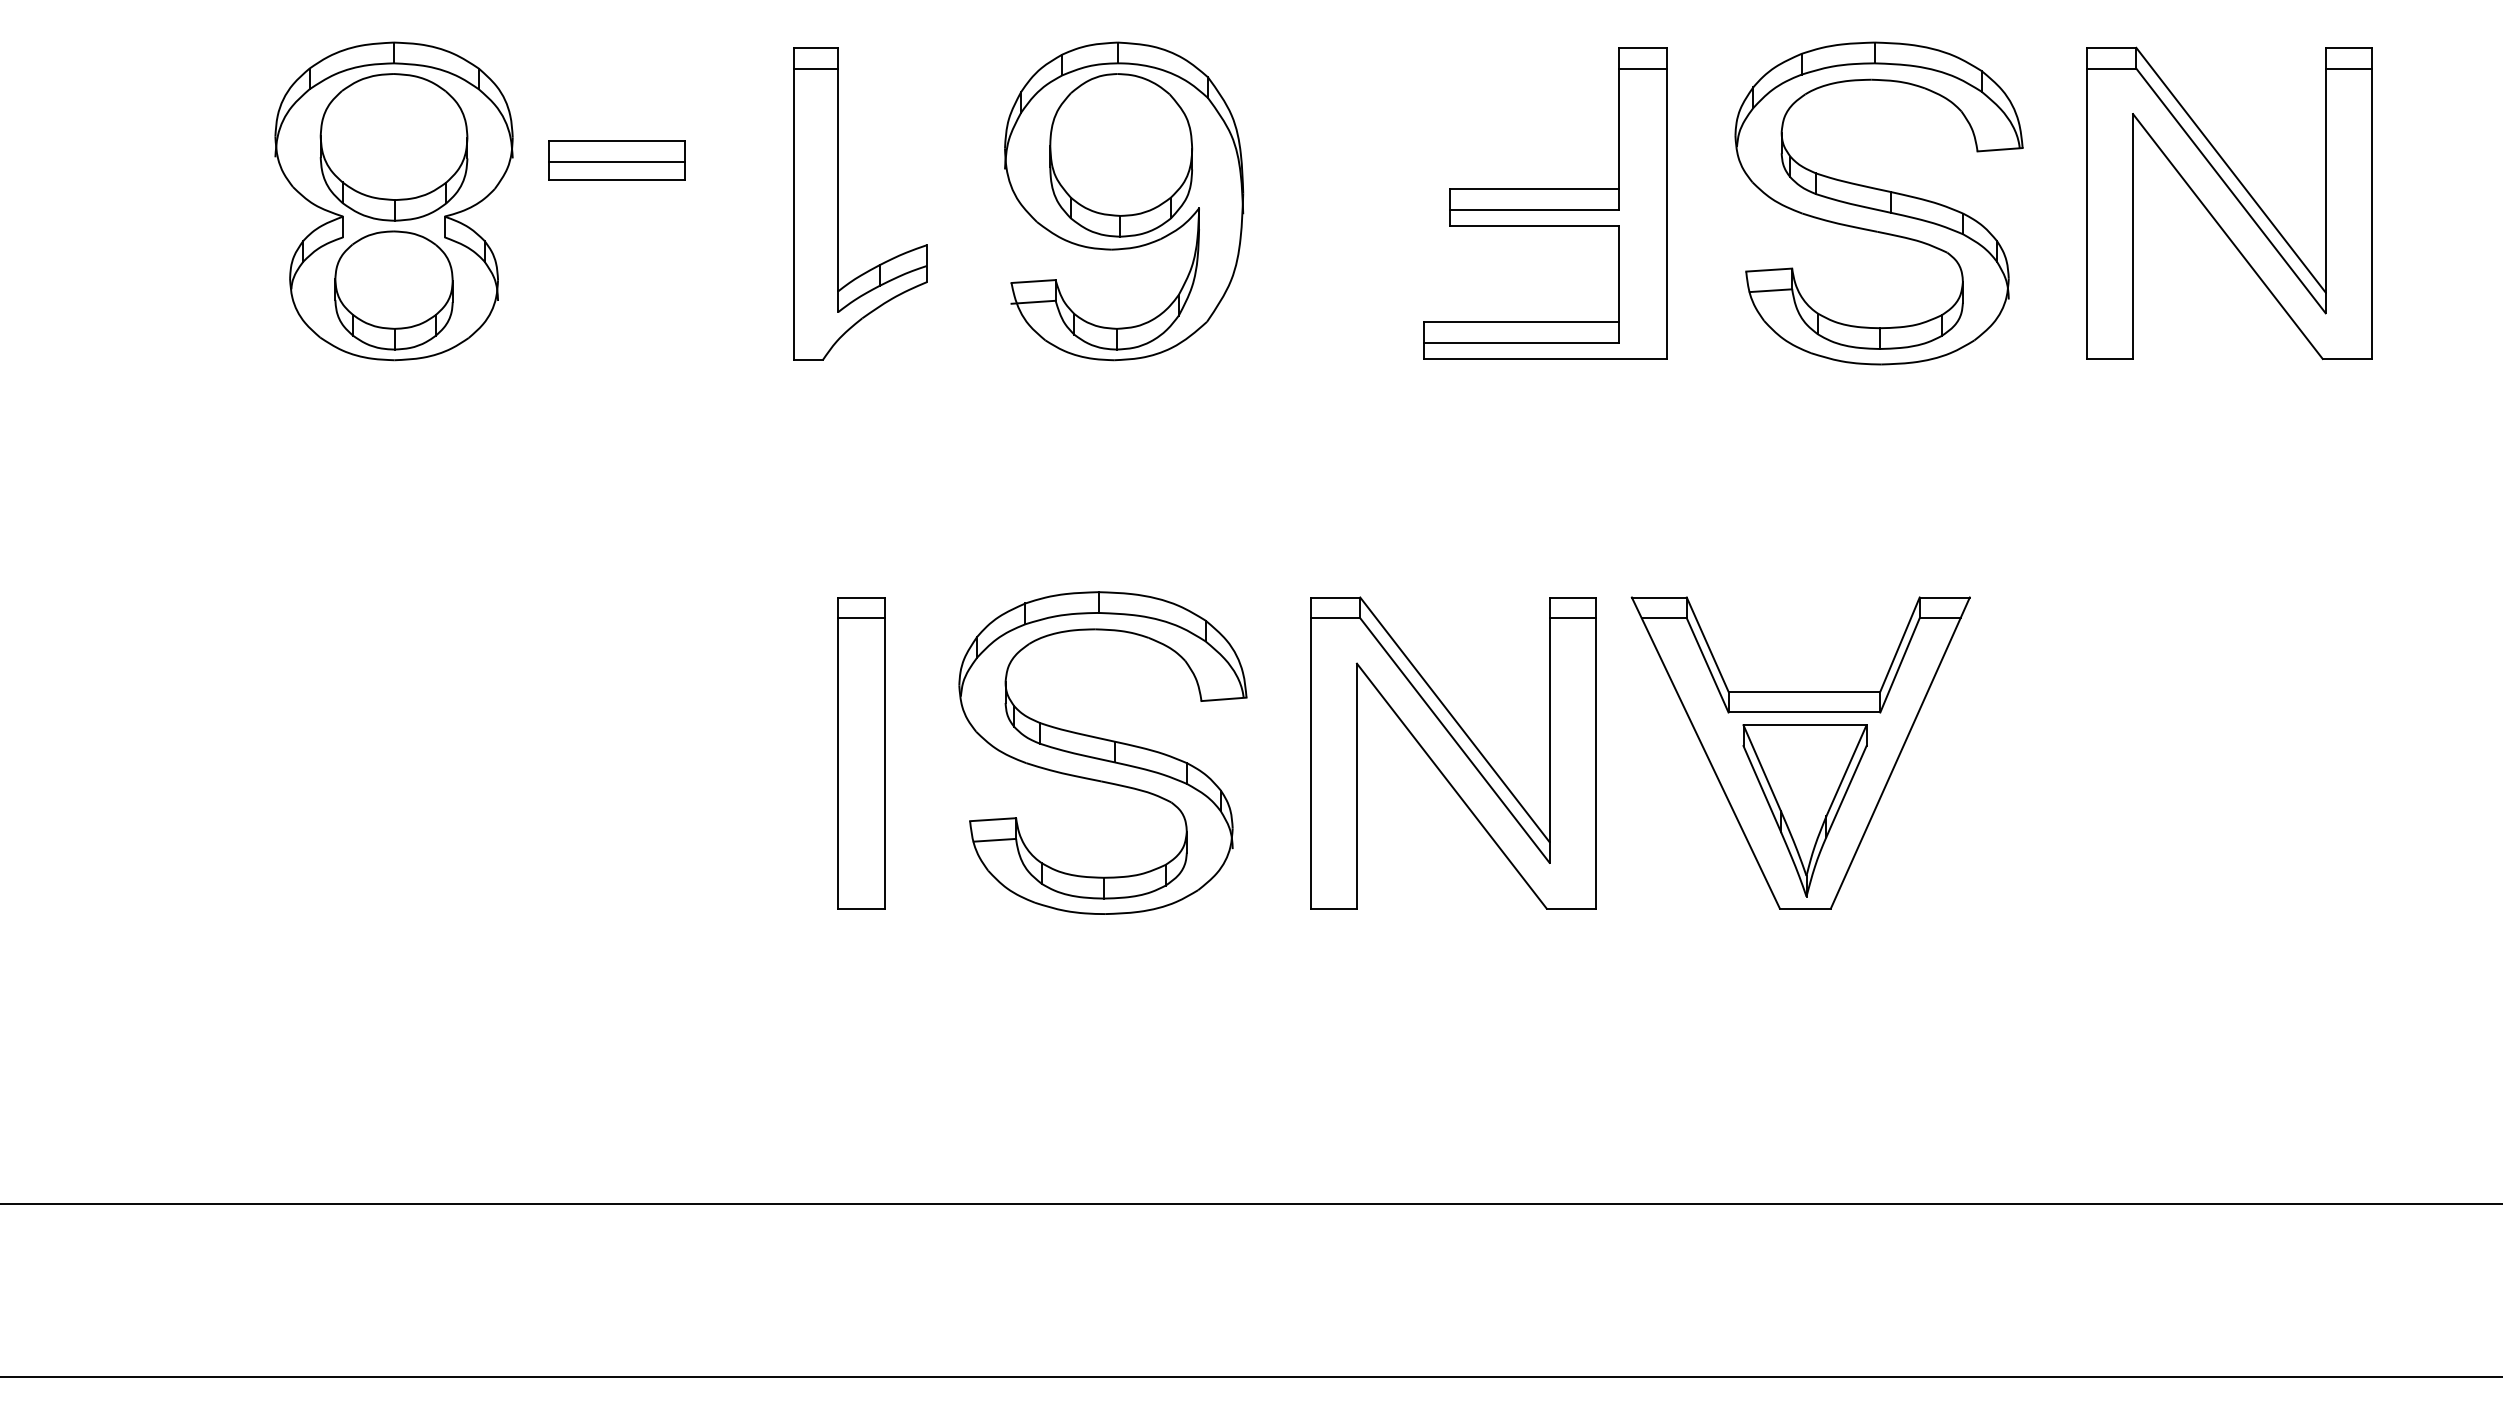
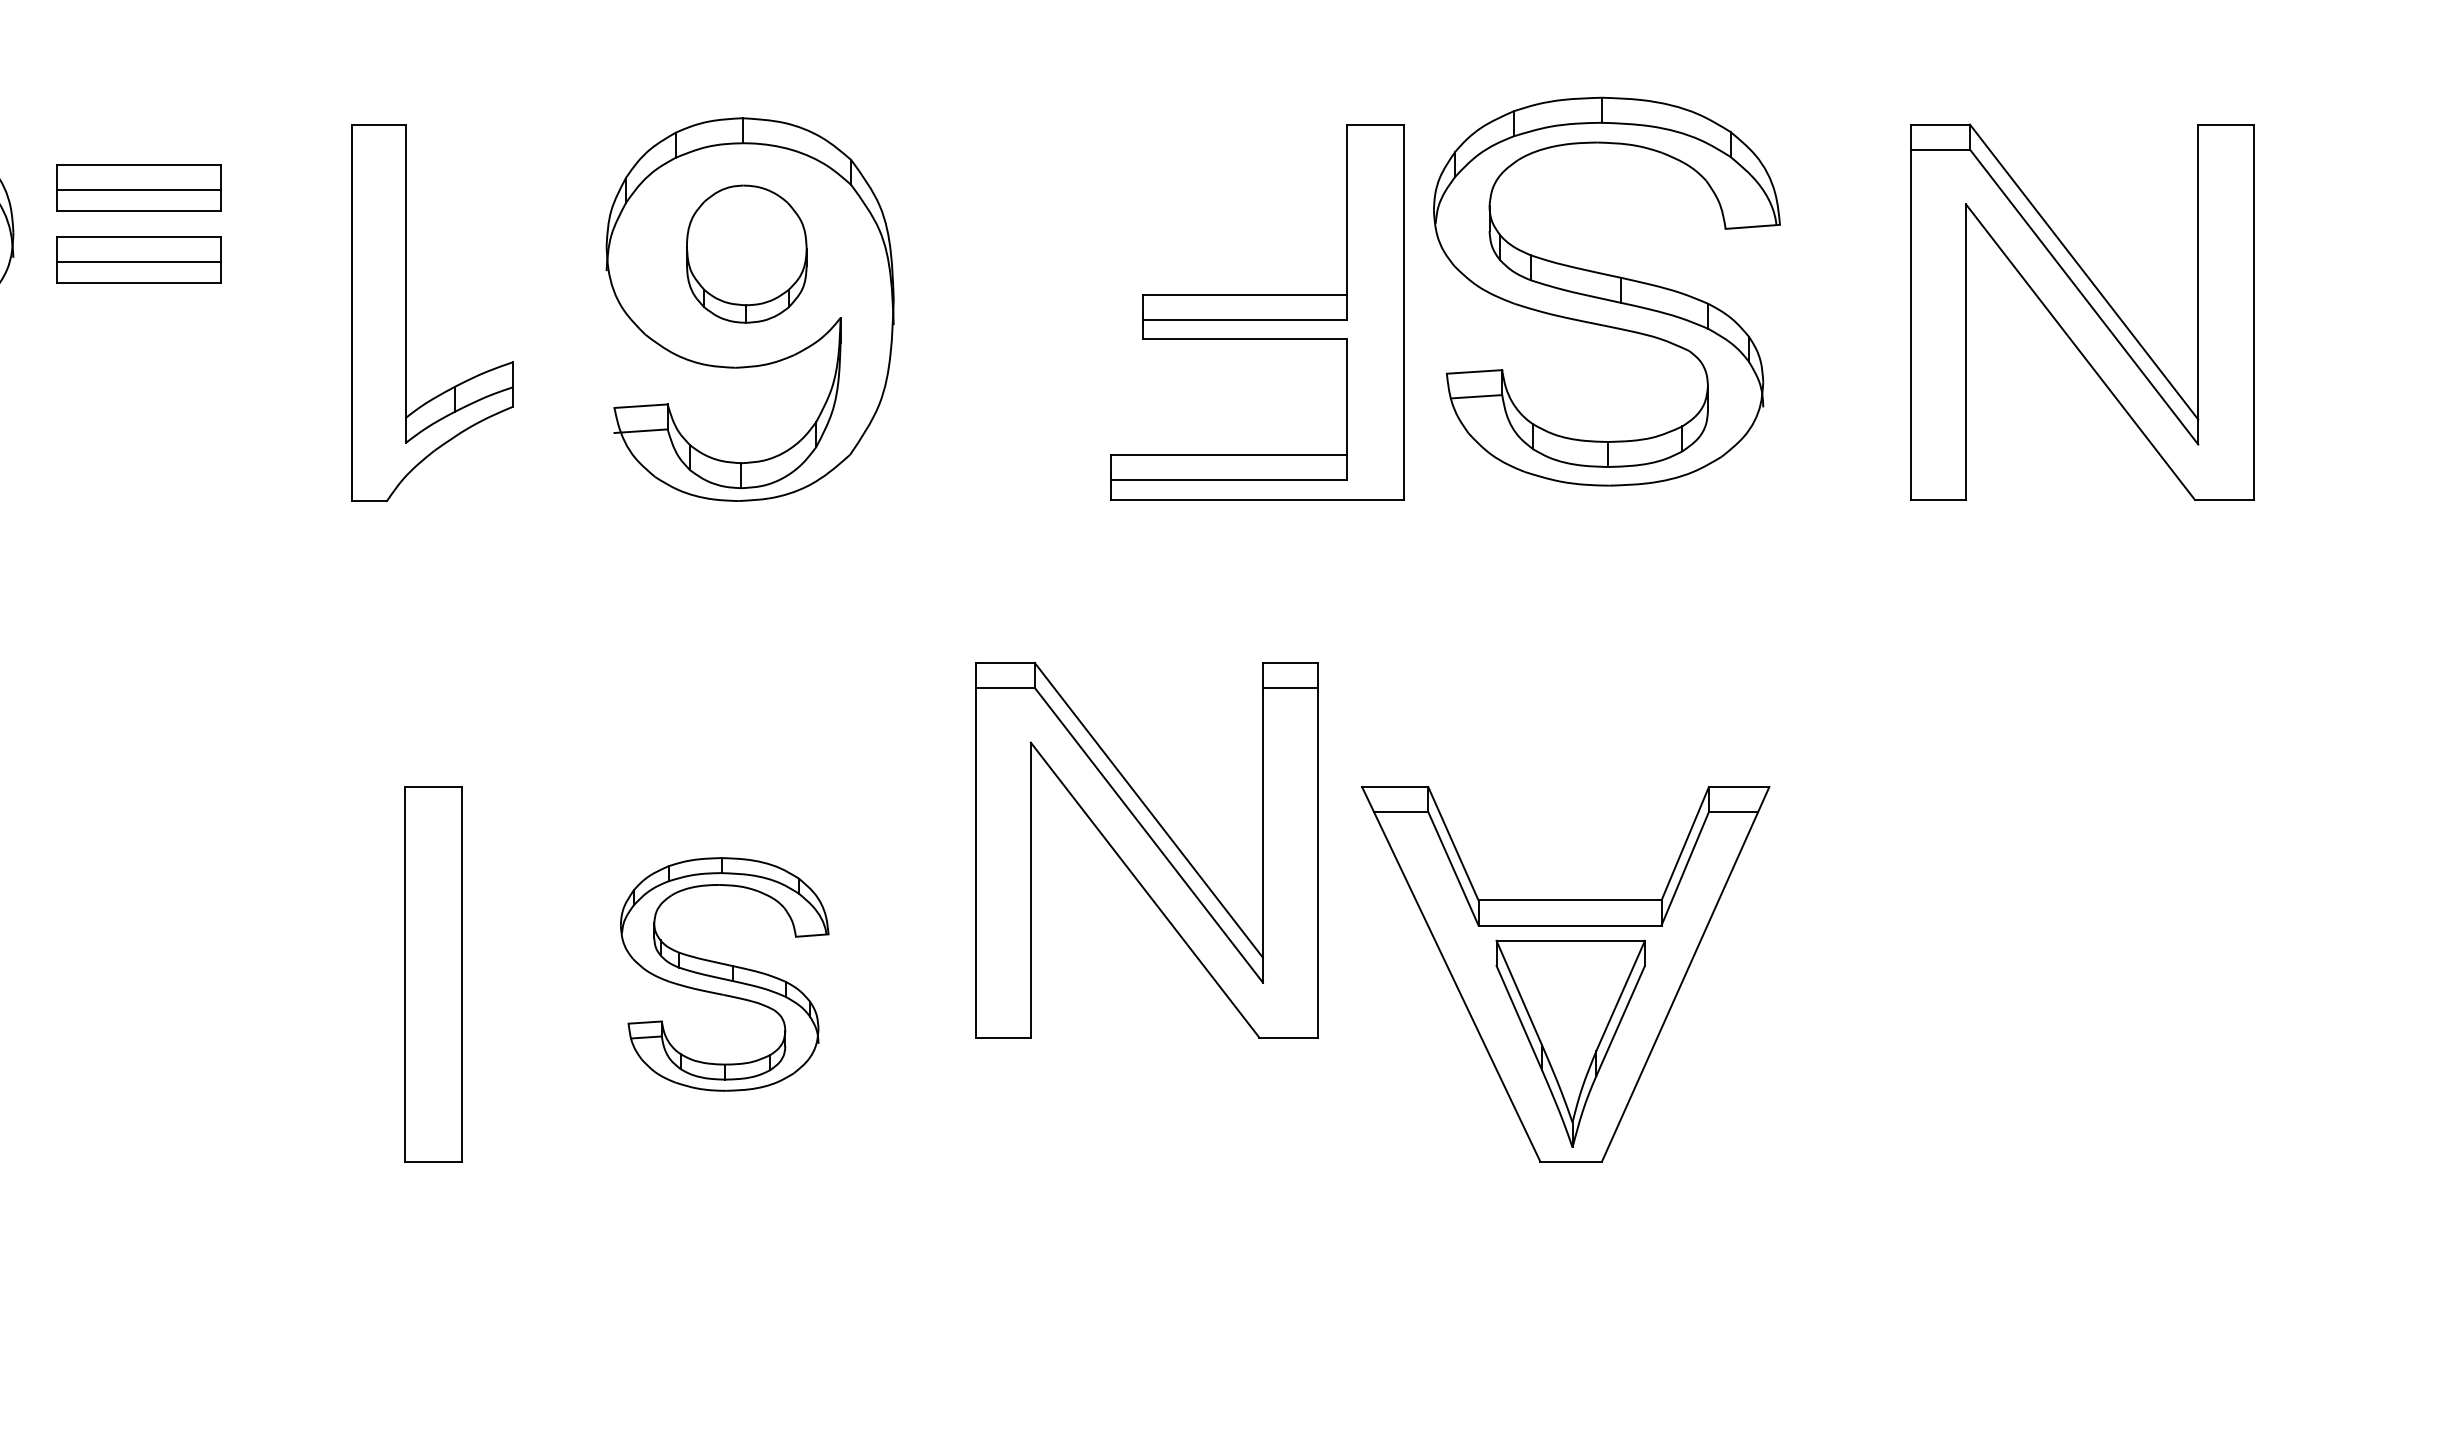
line: (815, 68) -> (378, 149), removed
line: (1642, 68) -> (1374, 149), removed
line: (2348, 68) -> (2225, 149), removed
part: (616, 100) -> (138, 188), added
part: (1121, 155) -> (747, 254), size x0.7
part: (1878, 203) -> (1606, 291), moved
line: (861, 618) -> (433, 812), removed
part: (1102, 752) -> (724, 973), size x0.6
part: (1453, 752) -> (1147, 849), moved

